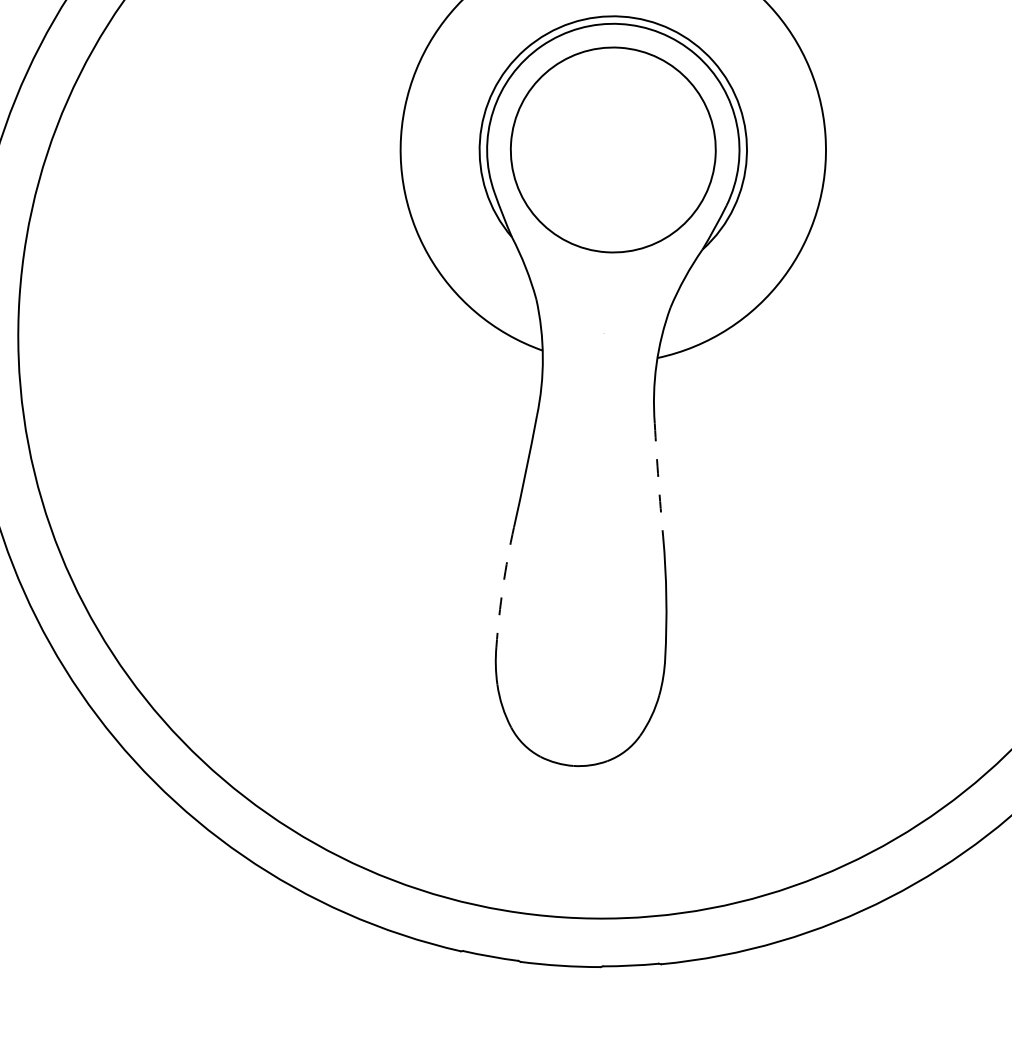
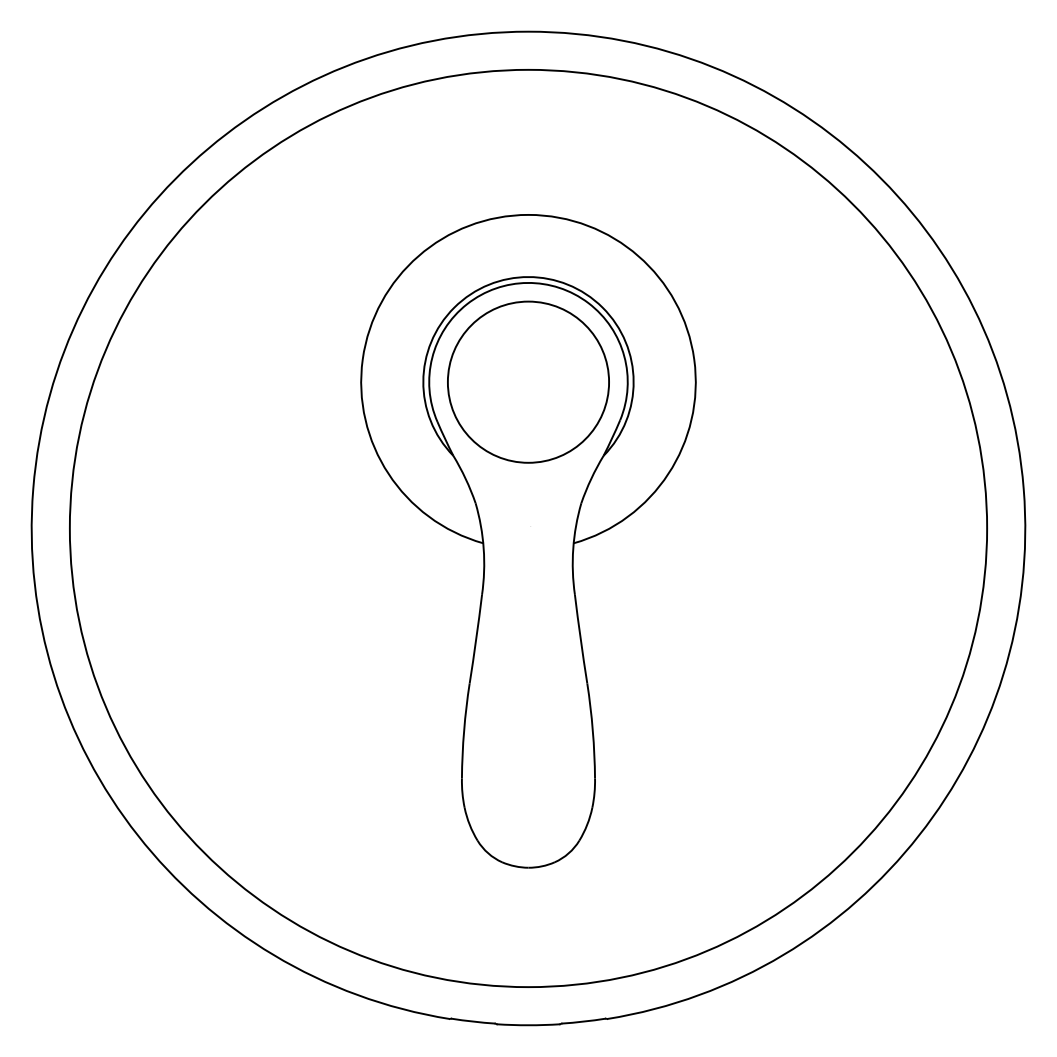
arc: (658, 480) -> (580, 639), dashed -> solid
arc: (503, 586) -> (464, 730), dashed -> solid

